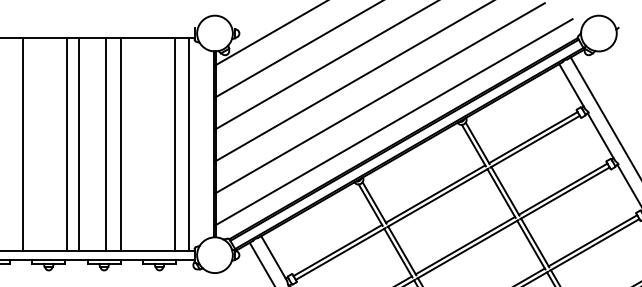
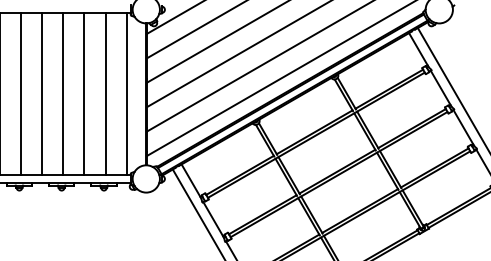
line: (67, 144) -> (21, 94), moved
line: (120, 144) -> (84, 94), moved
line: (174, 144) -> (105, 94), moved

